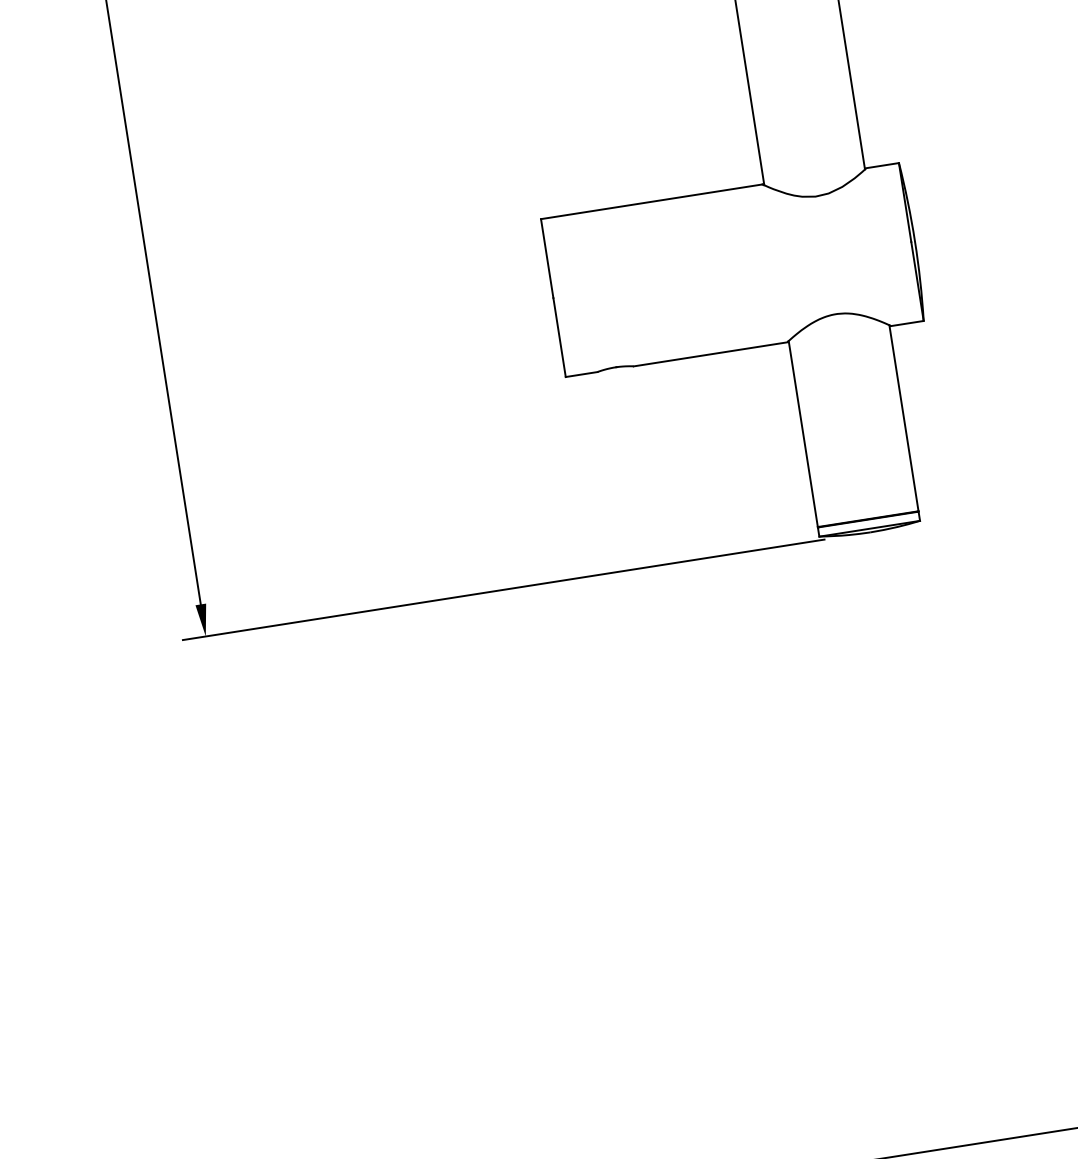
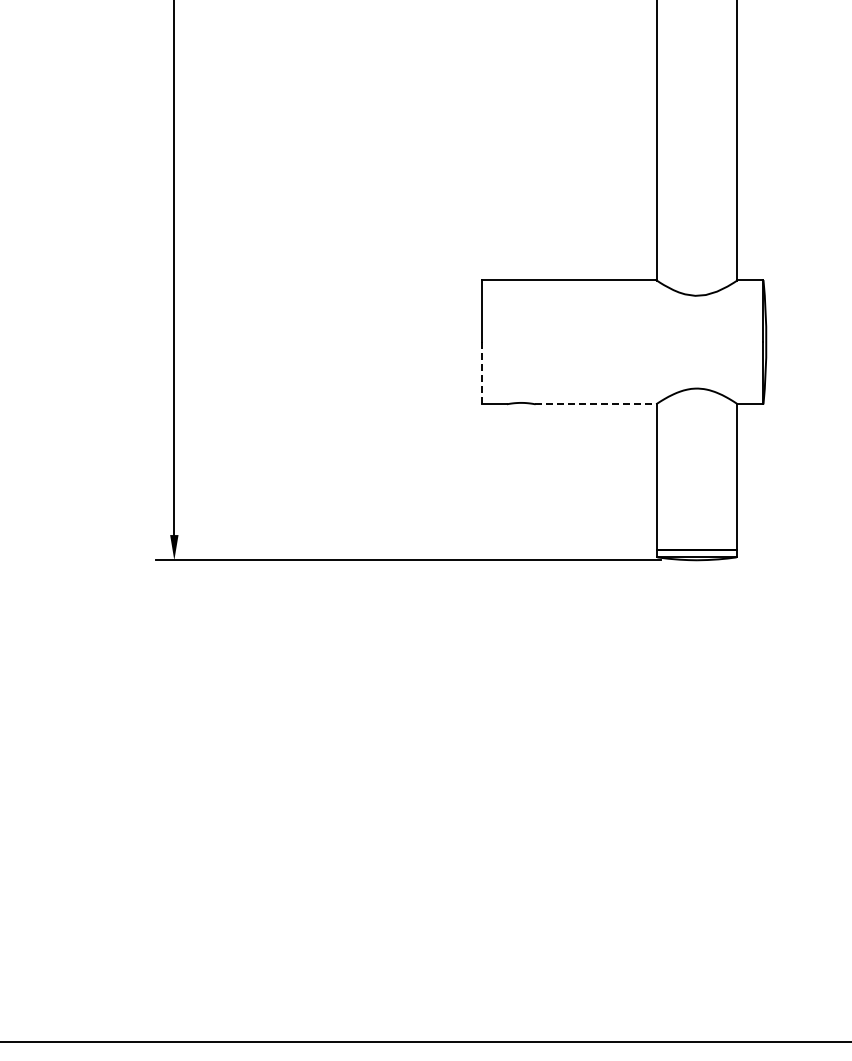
line: (559, 337) -> (481, 373), solid -> dashed
line: (710, 354) -> (595, 404), solid -> dashed

